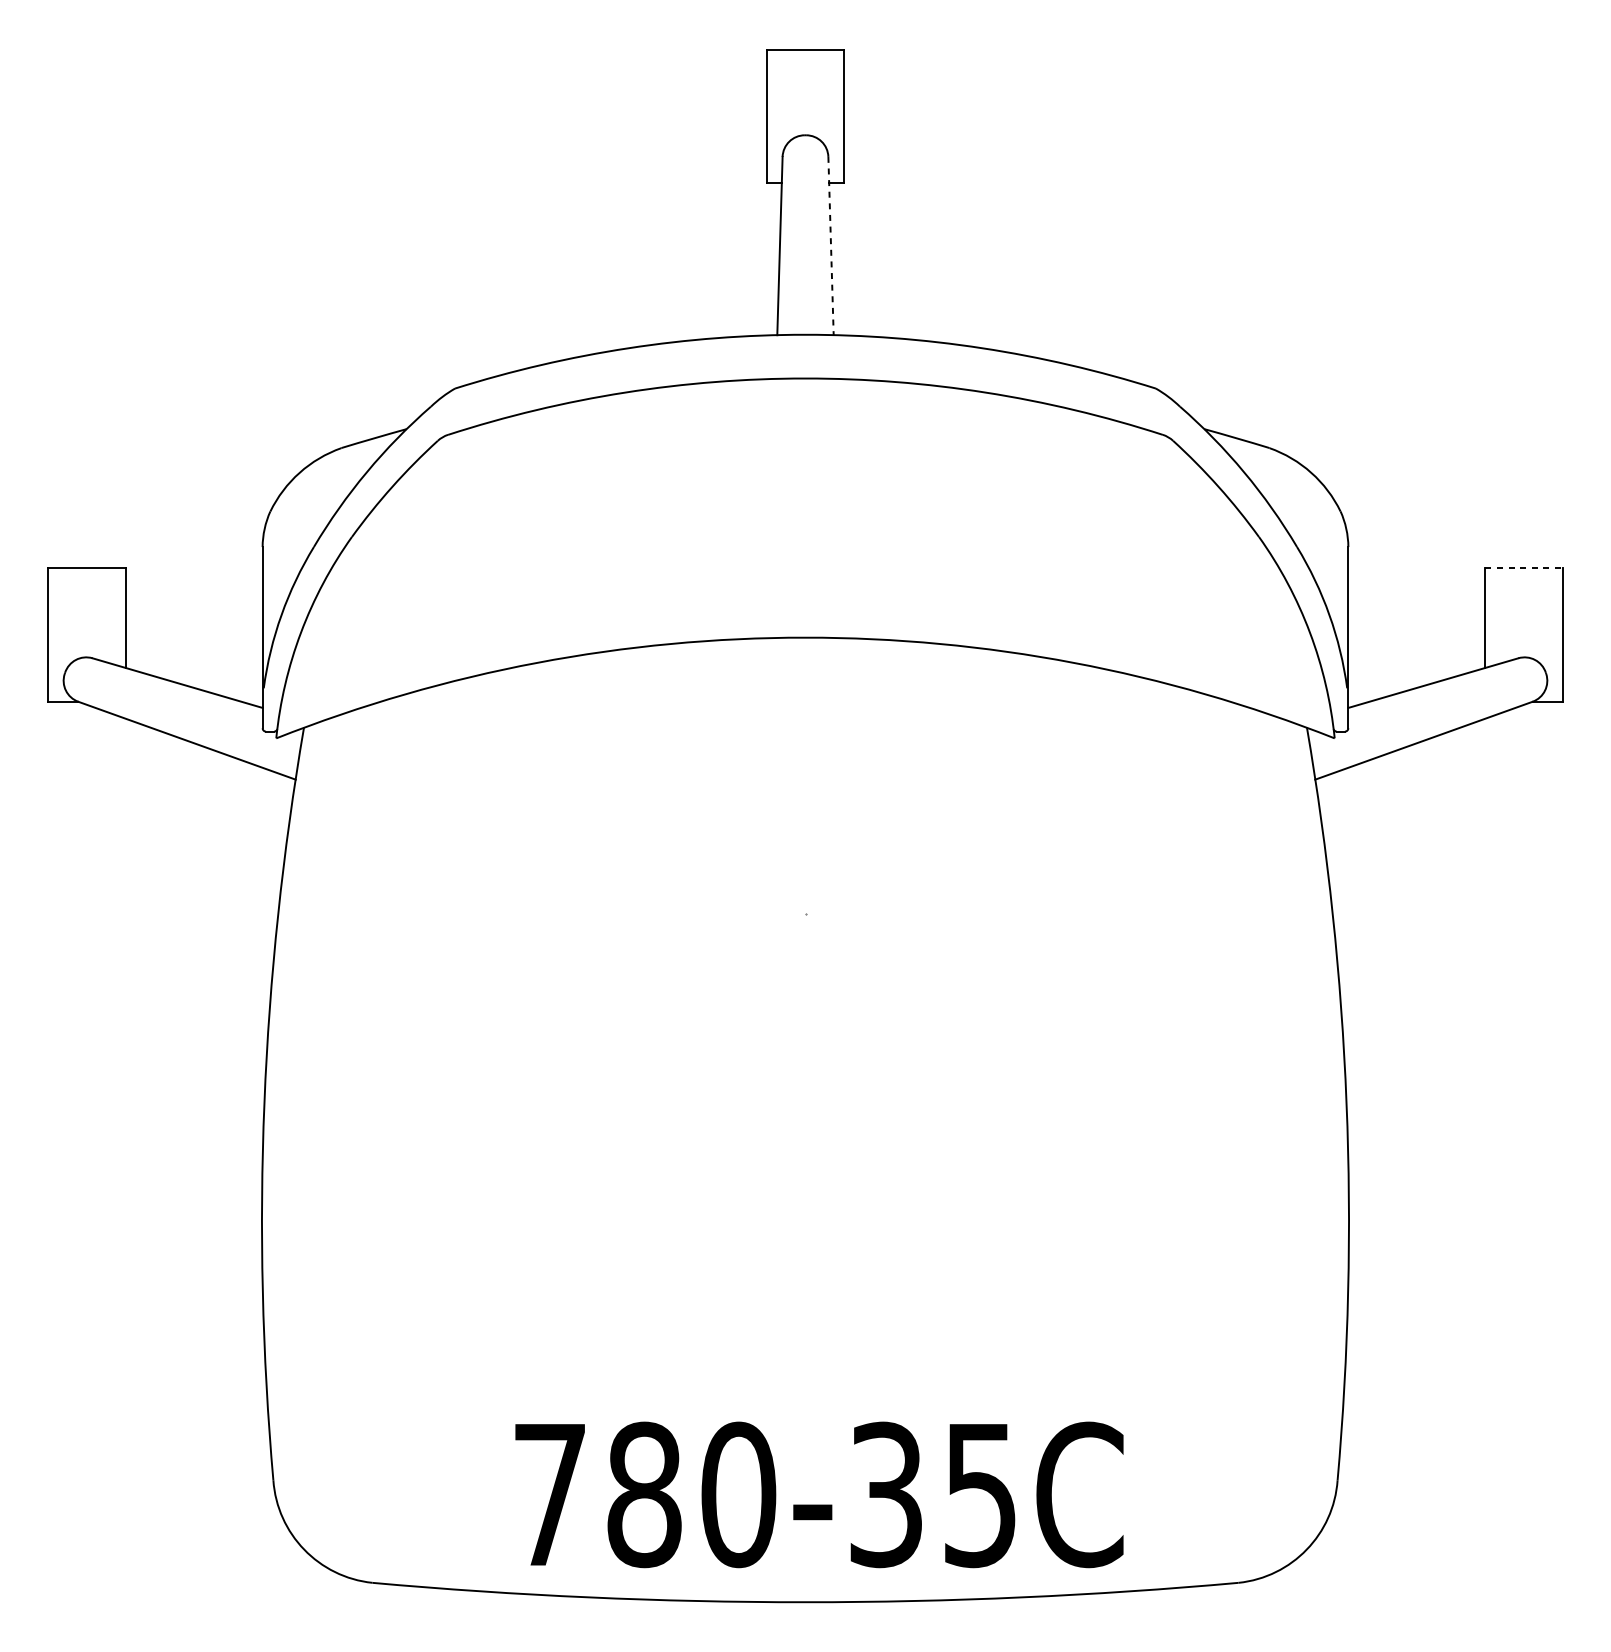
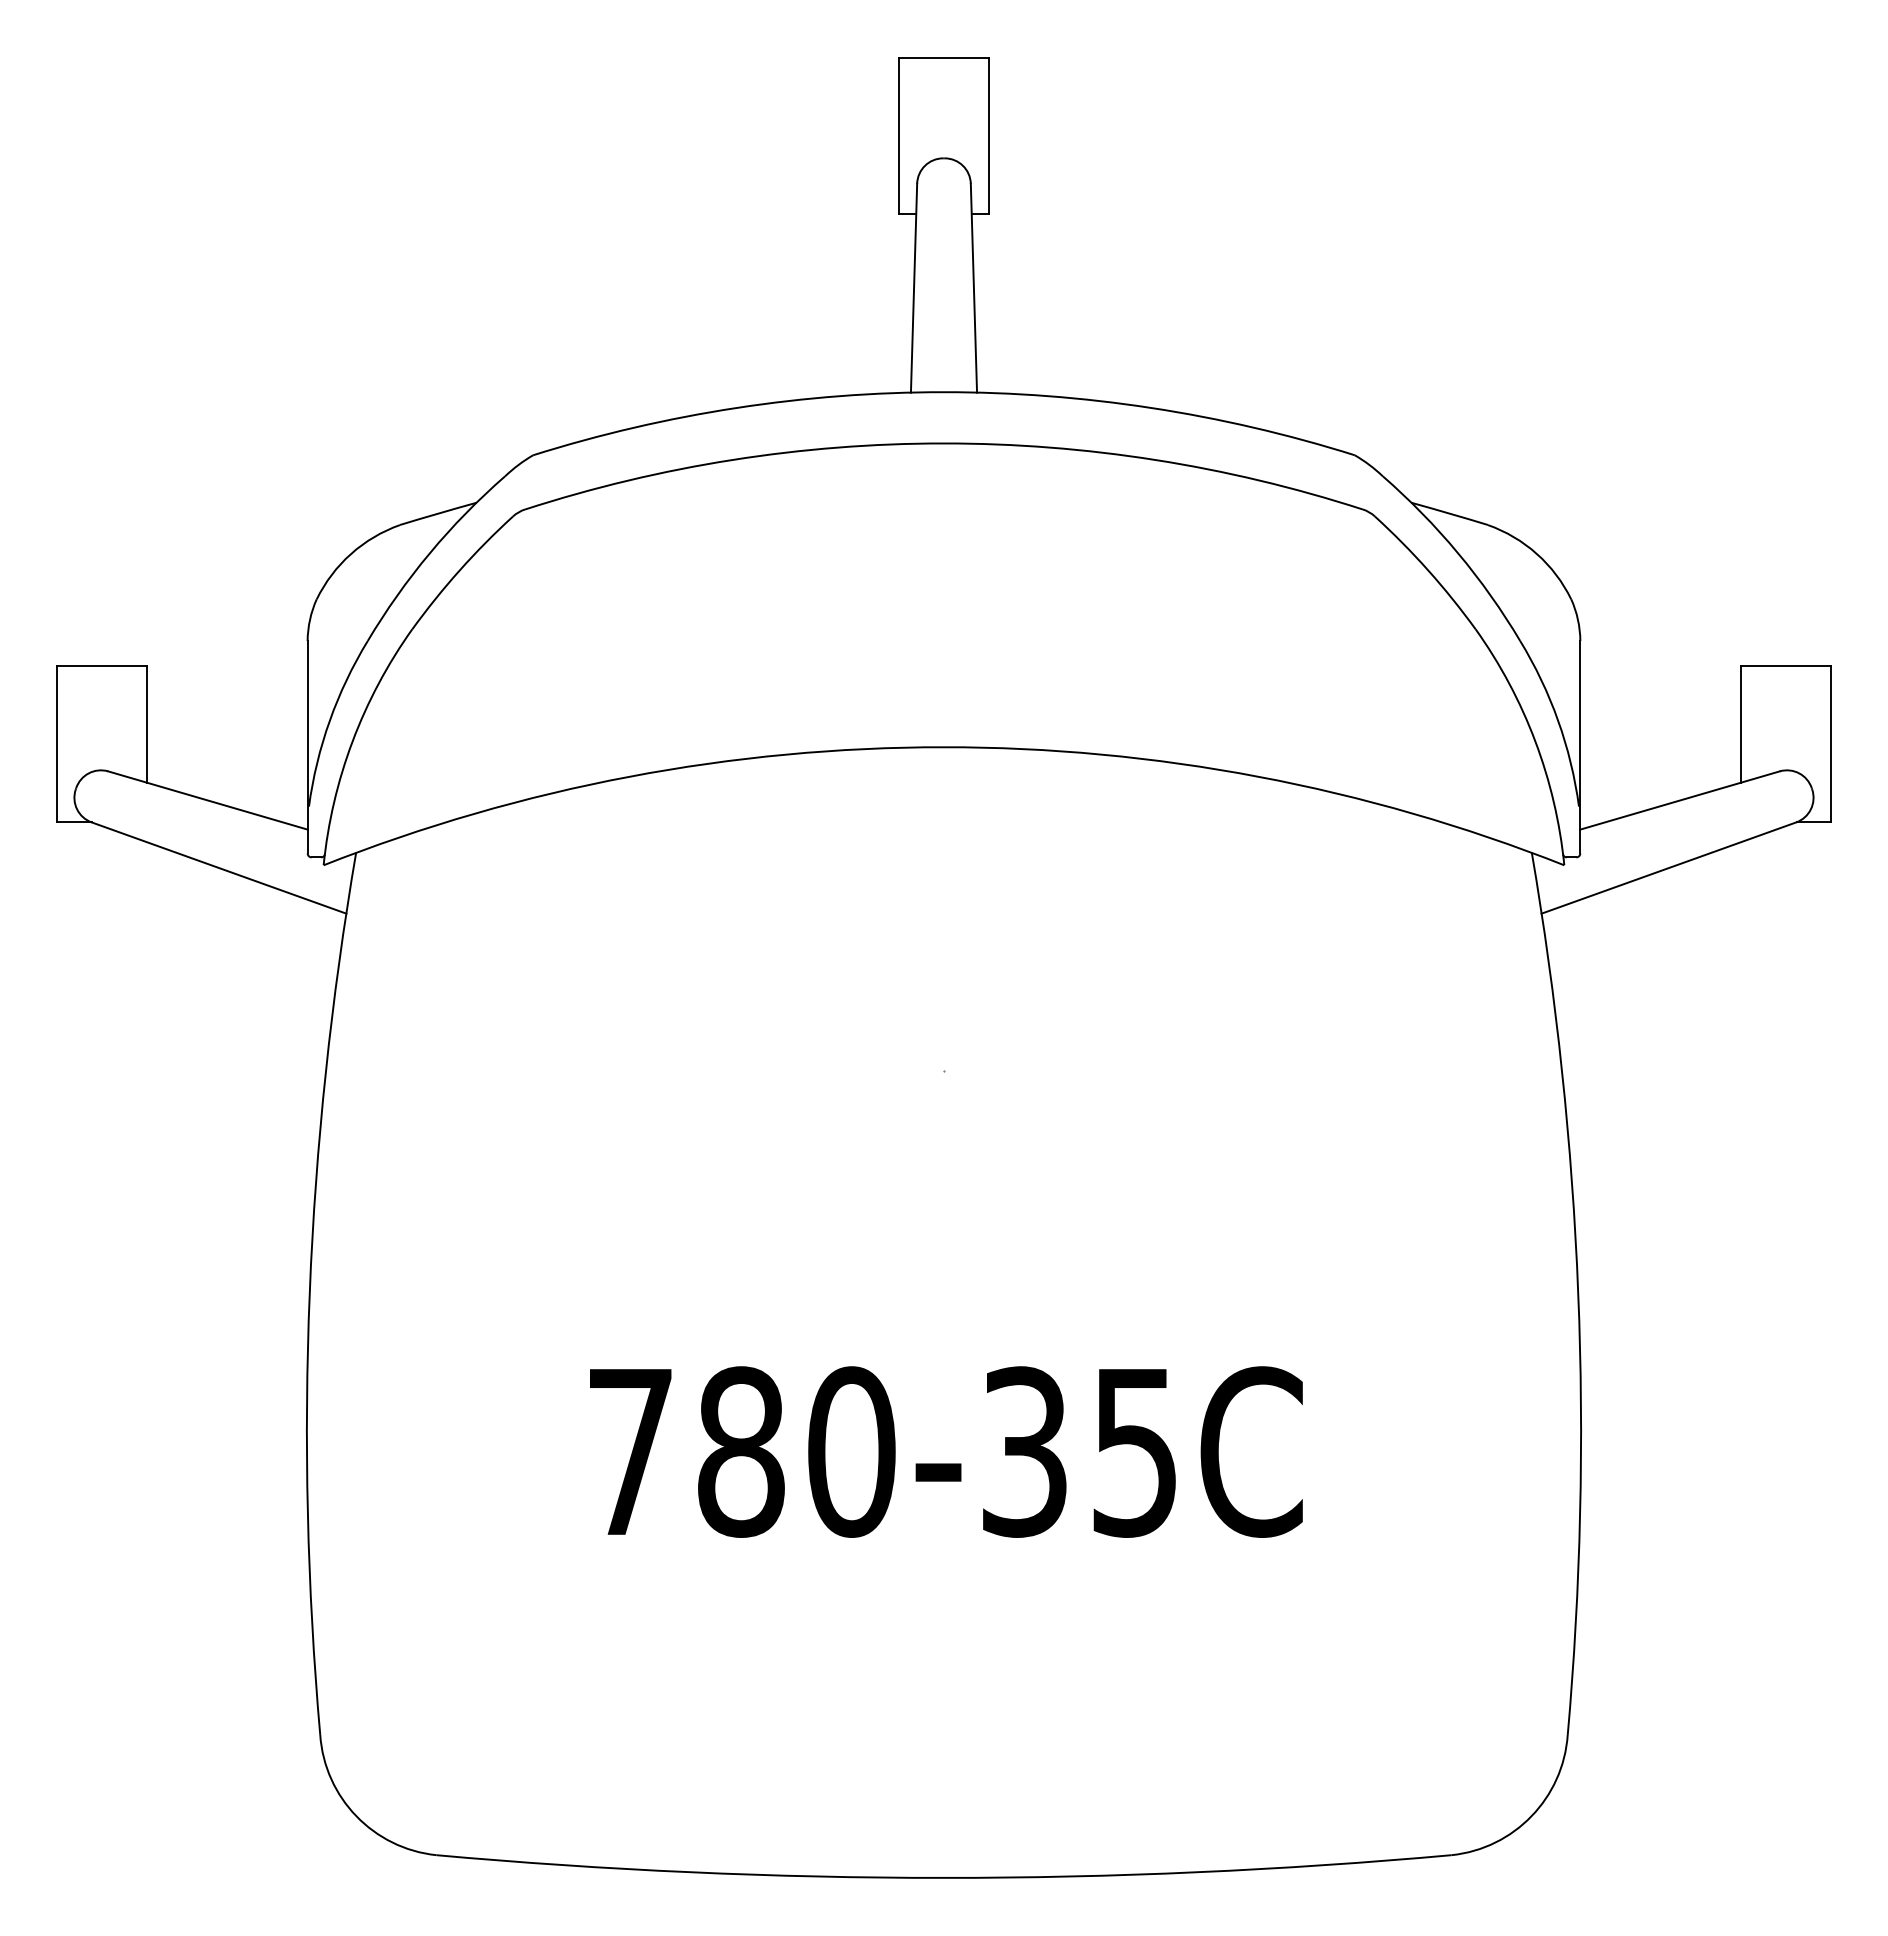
line: (830, 246) -> (973, 288), dashed -> solid
line: (1524, 568) -> (1786, 666), dashed -> solid
text: (819, 1494) -> (946, 1451), moved

